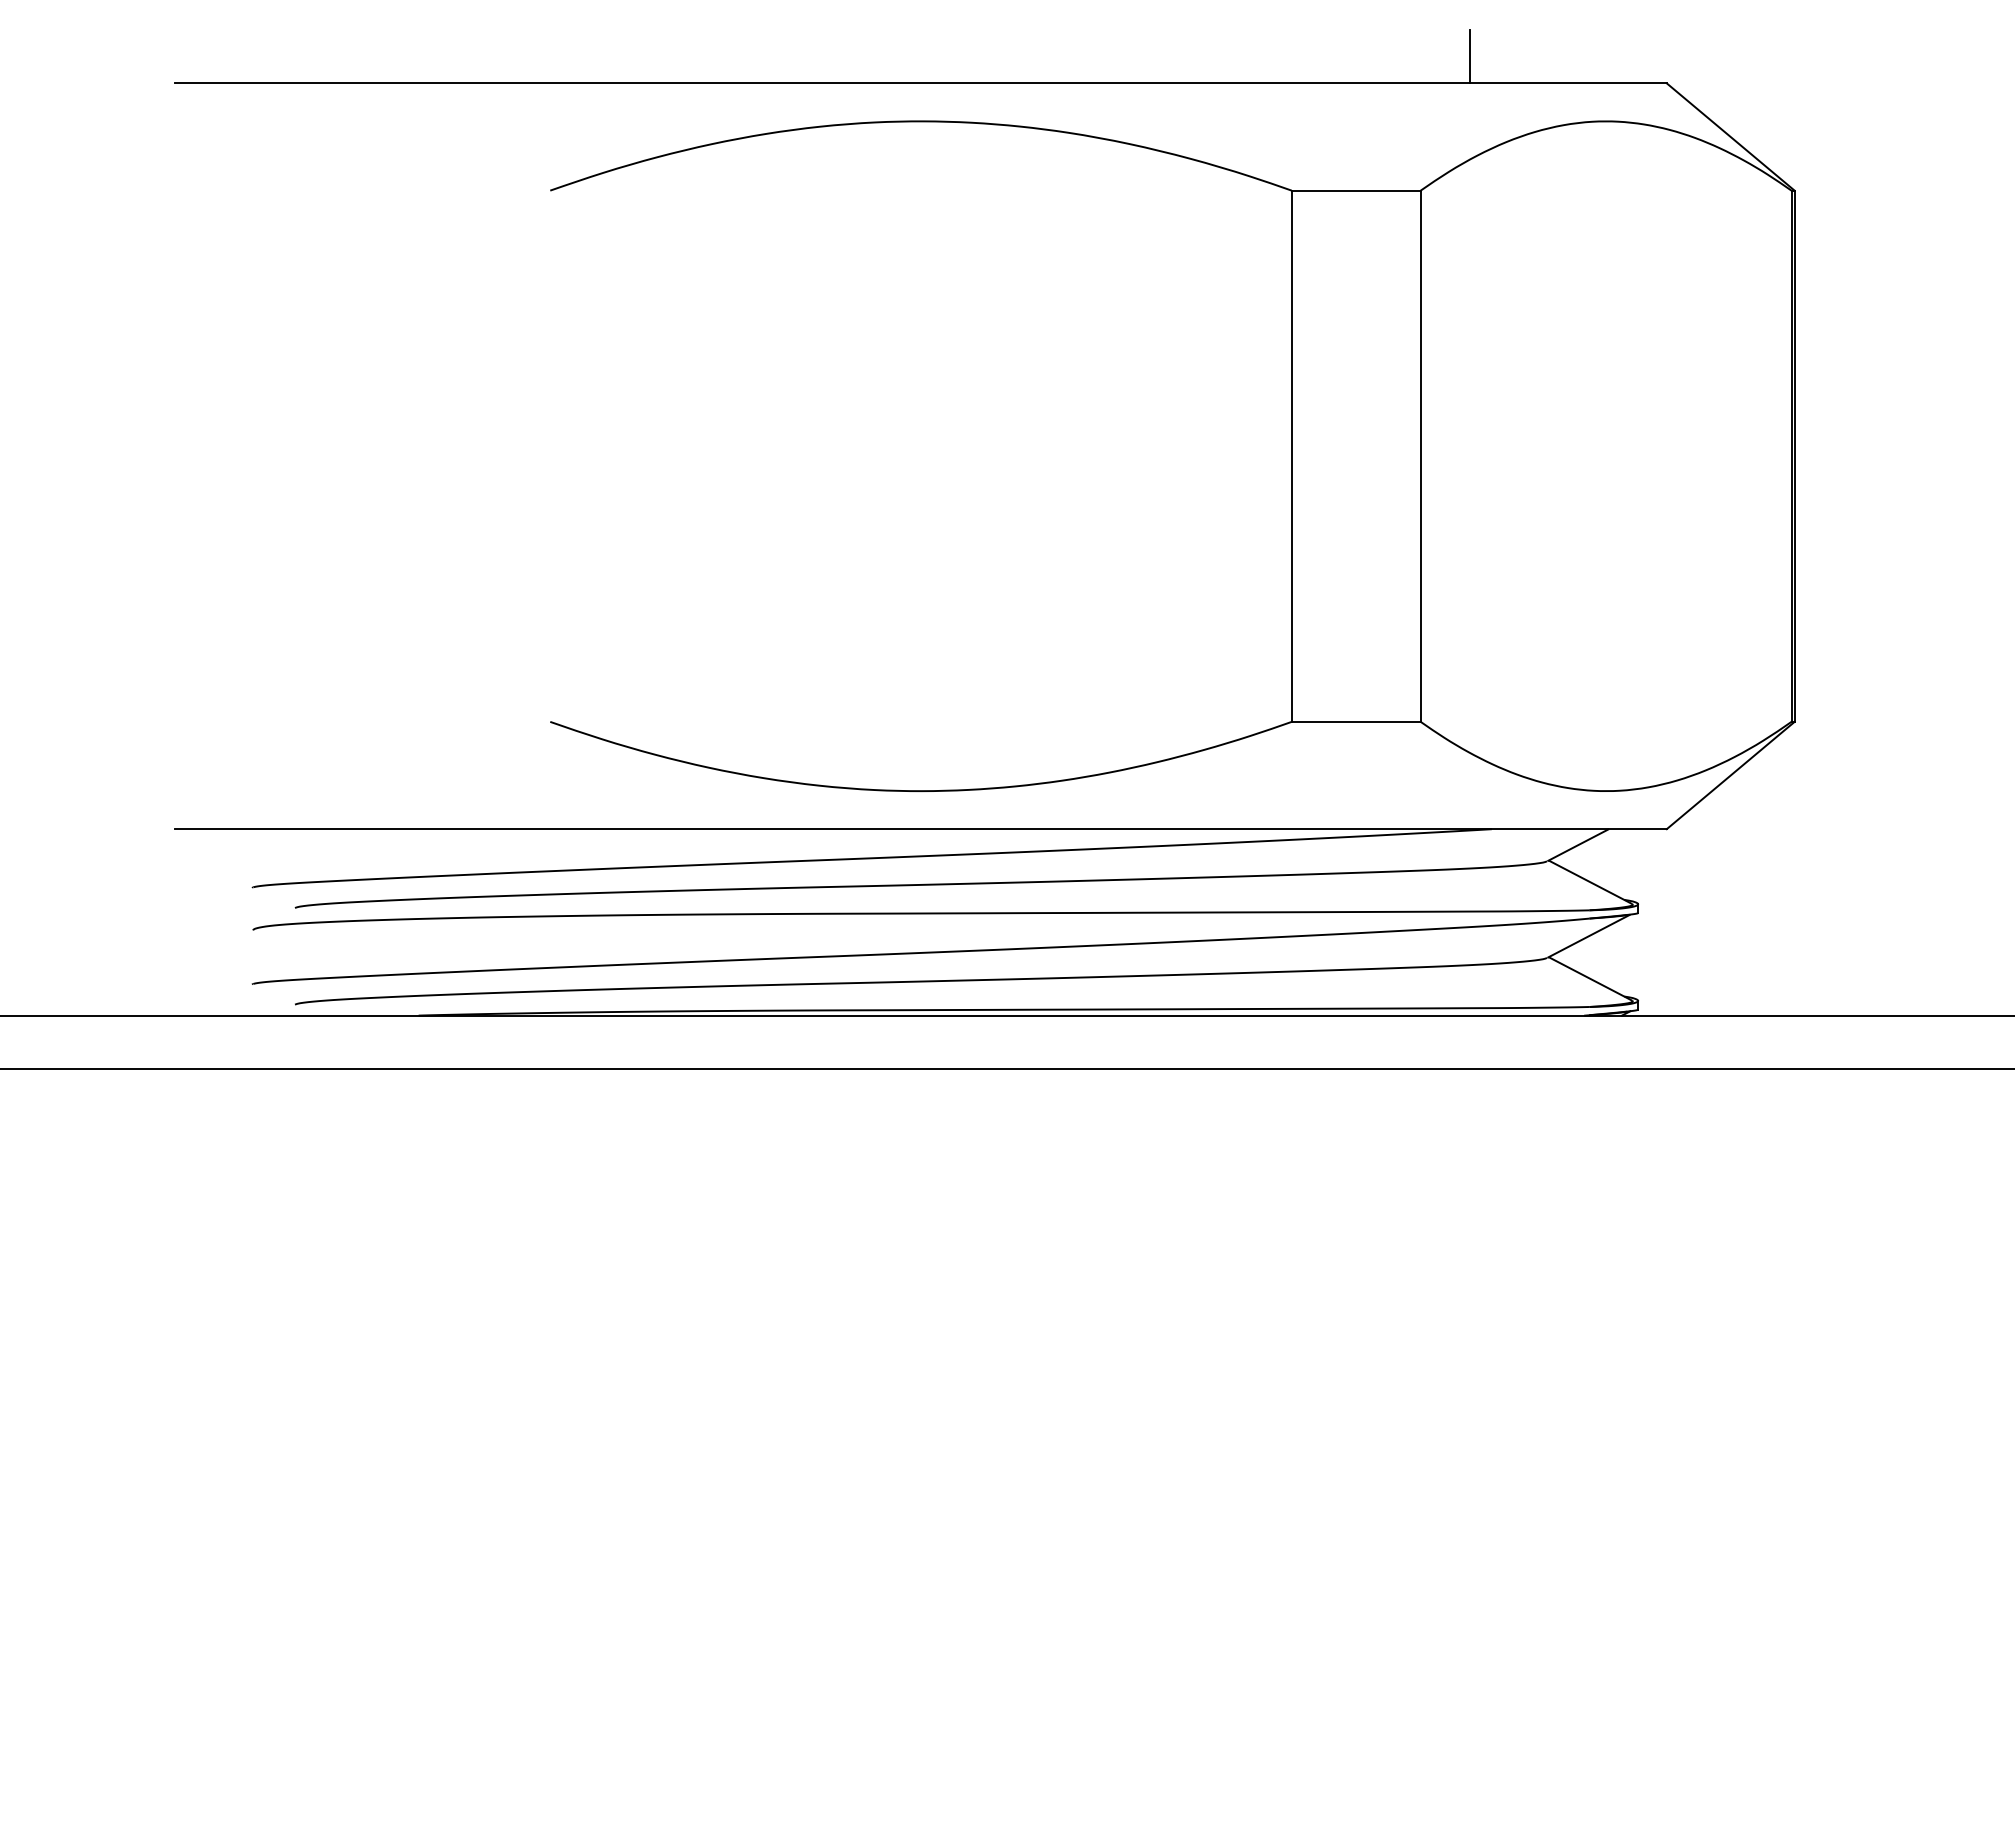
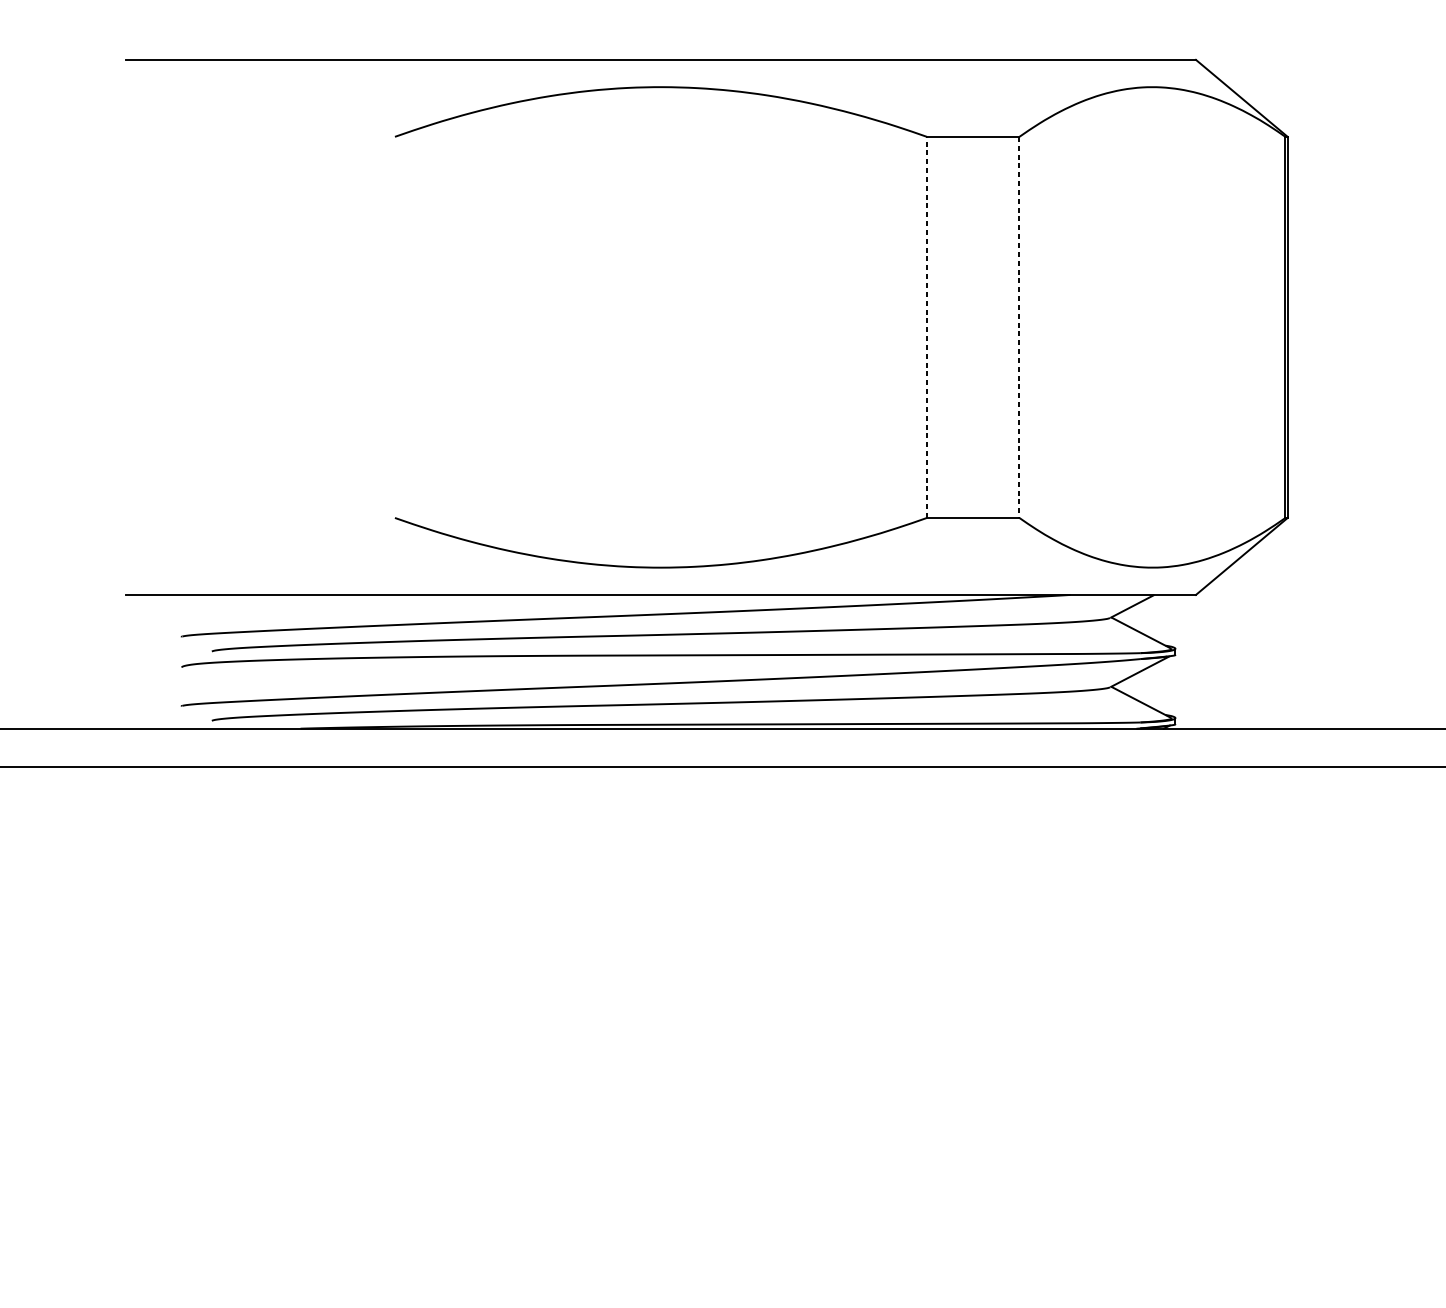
line: (1469, 56) -> (1054, 40), removed
line: (1291, 456) -> (926, 327), solid -> dashed
line: (1420, 456) -> (1019, 327), solid -> dashed

